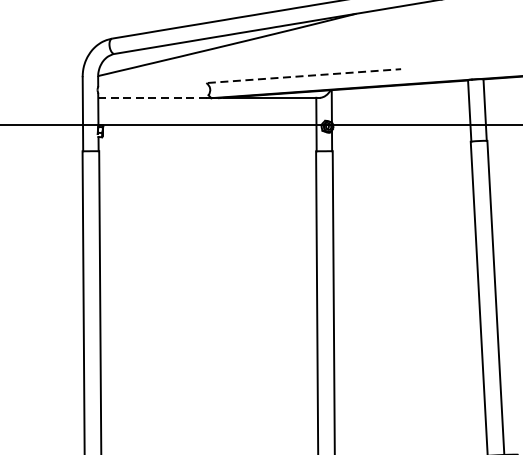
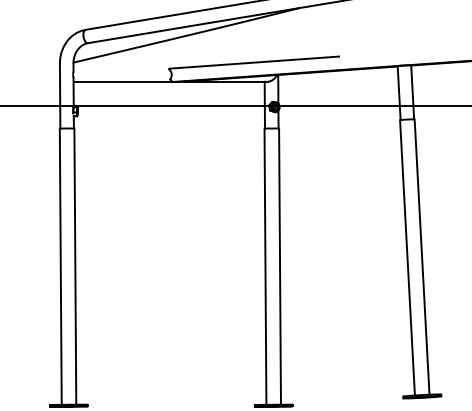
line: (304, 75) -> (254, 62), dashed -> solid
line: (152, 97) -> (121, 81), dashed -> solid

